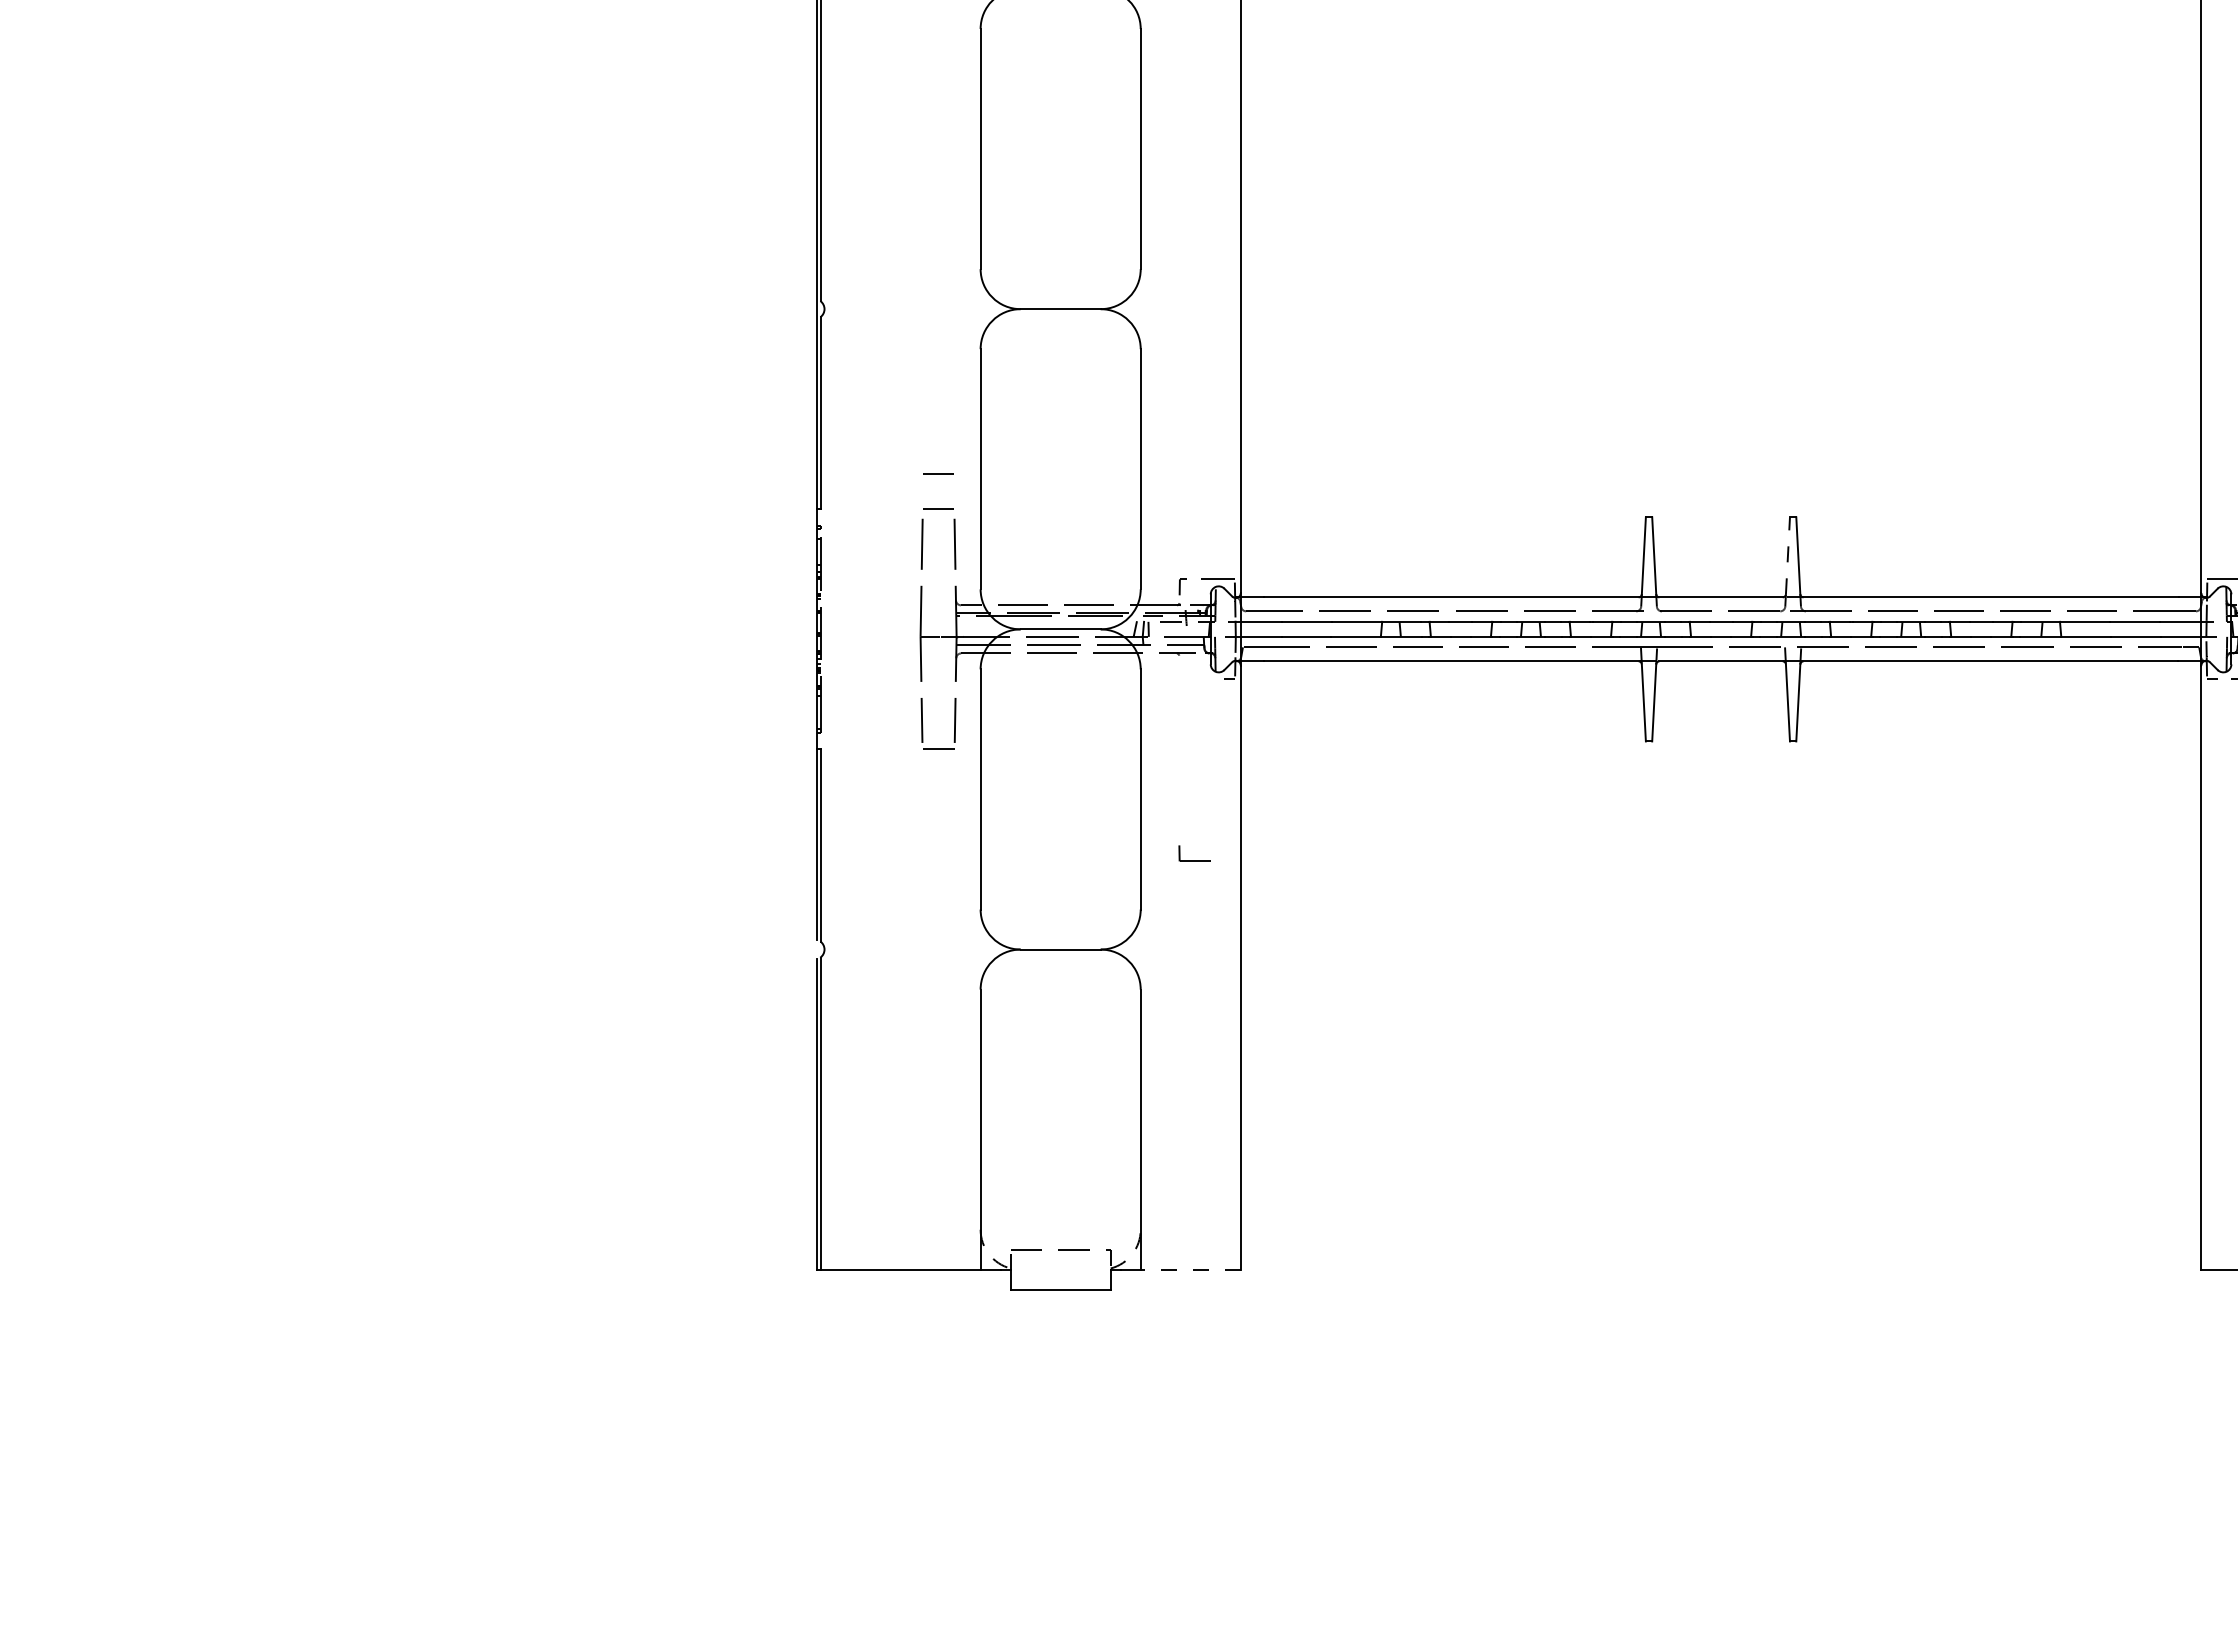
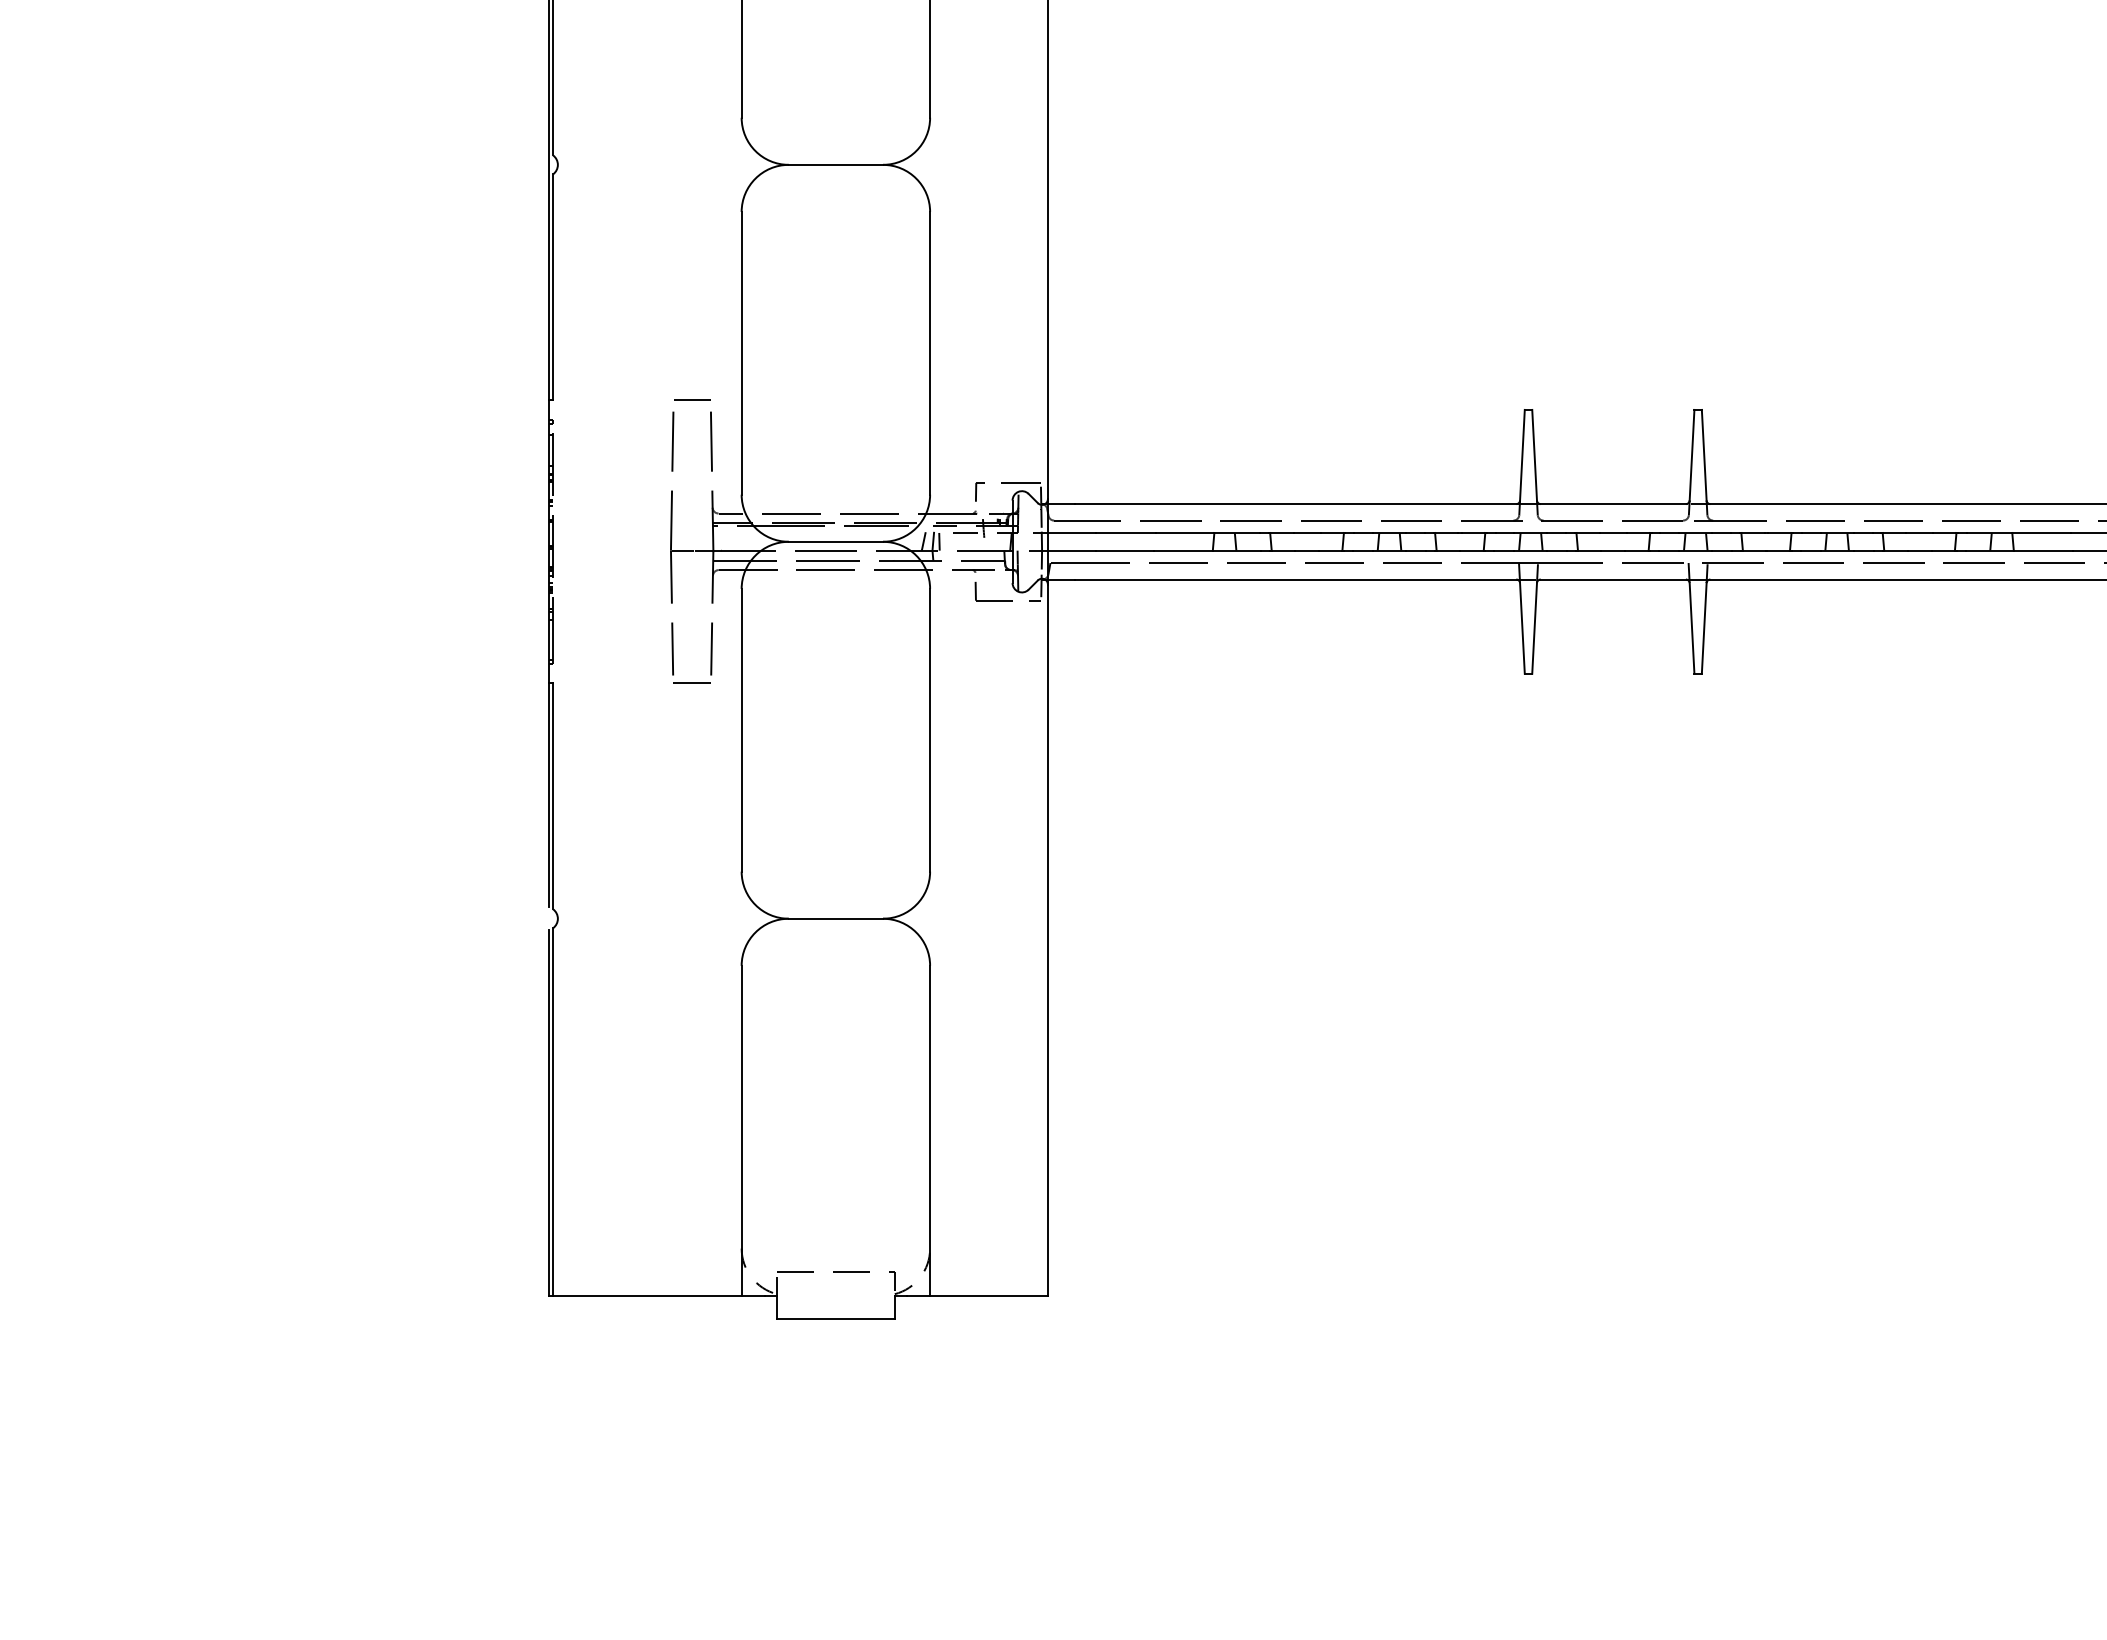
line: (938, 473) -> (692, 358), removed
line: (1787, 555) -> (1691, 454), dashed -> solid
part: (1194, 860) -> (993, 599), moved
line: (1190, 1269) -> (988, 1295), dashed -> solid

